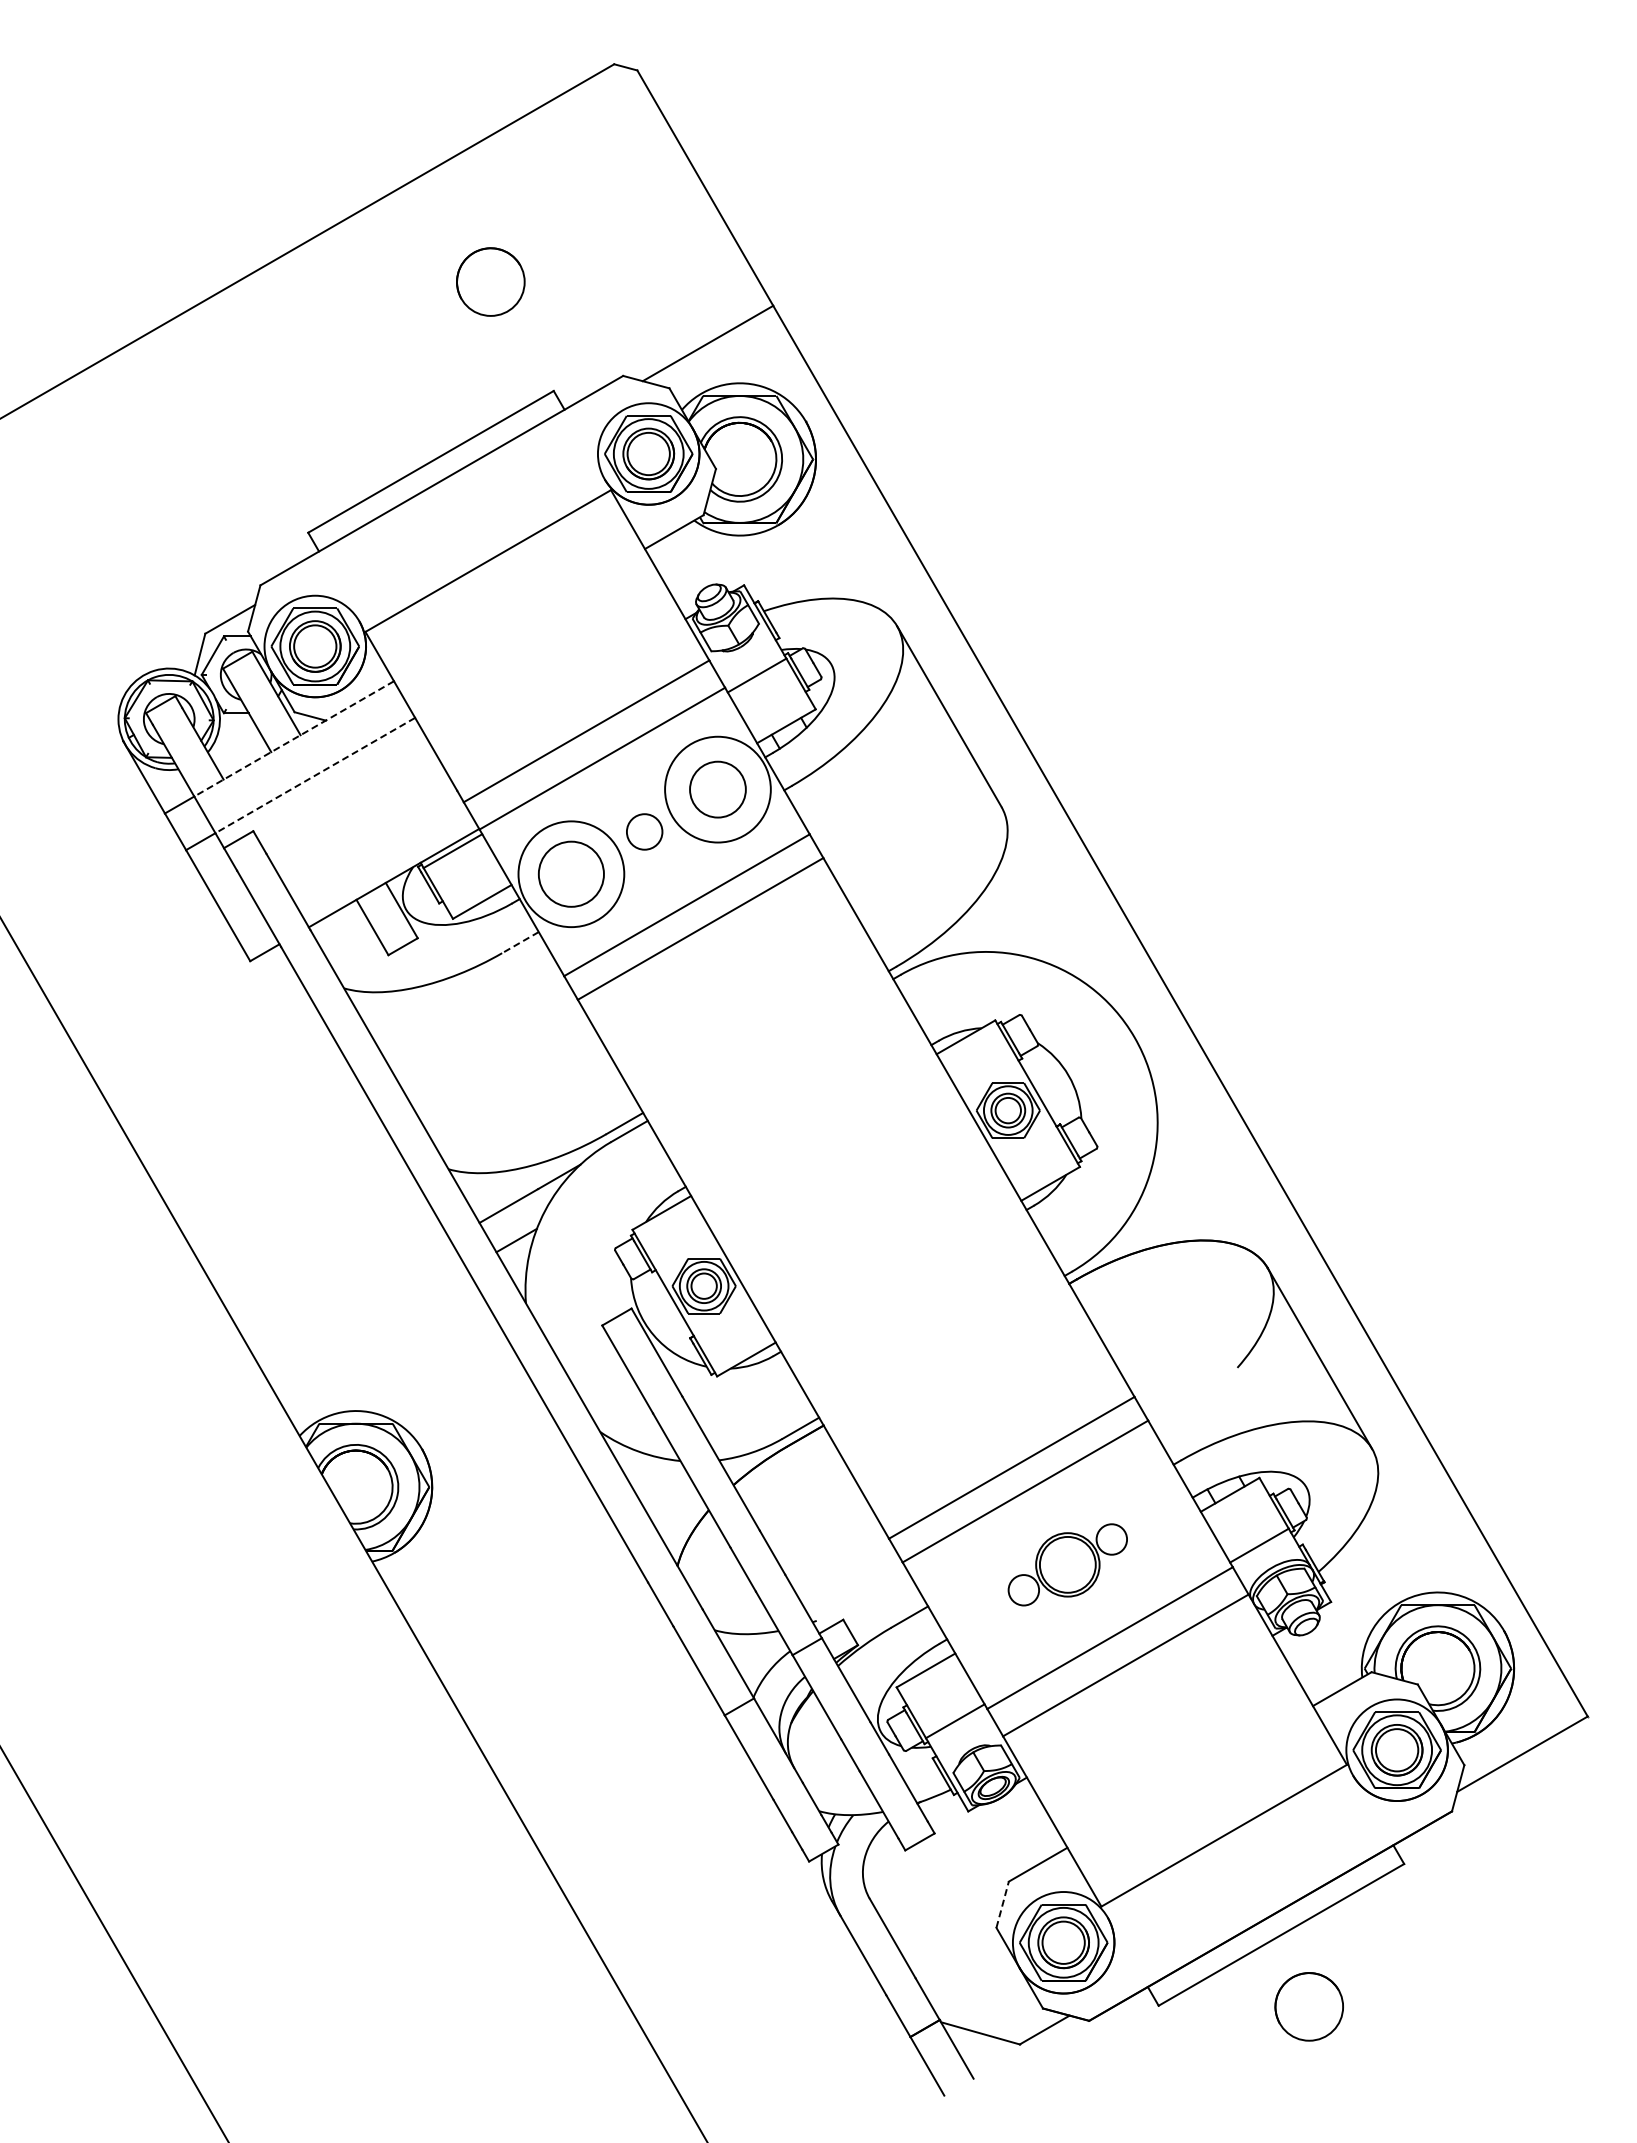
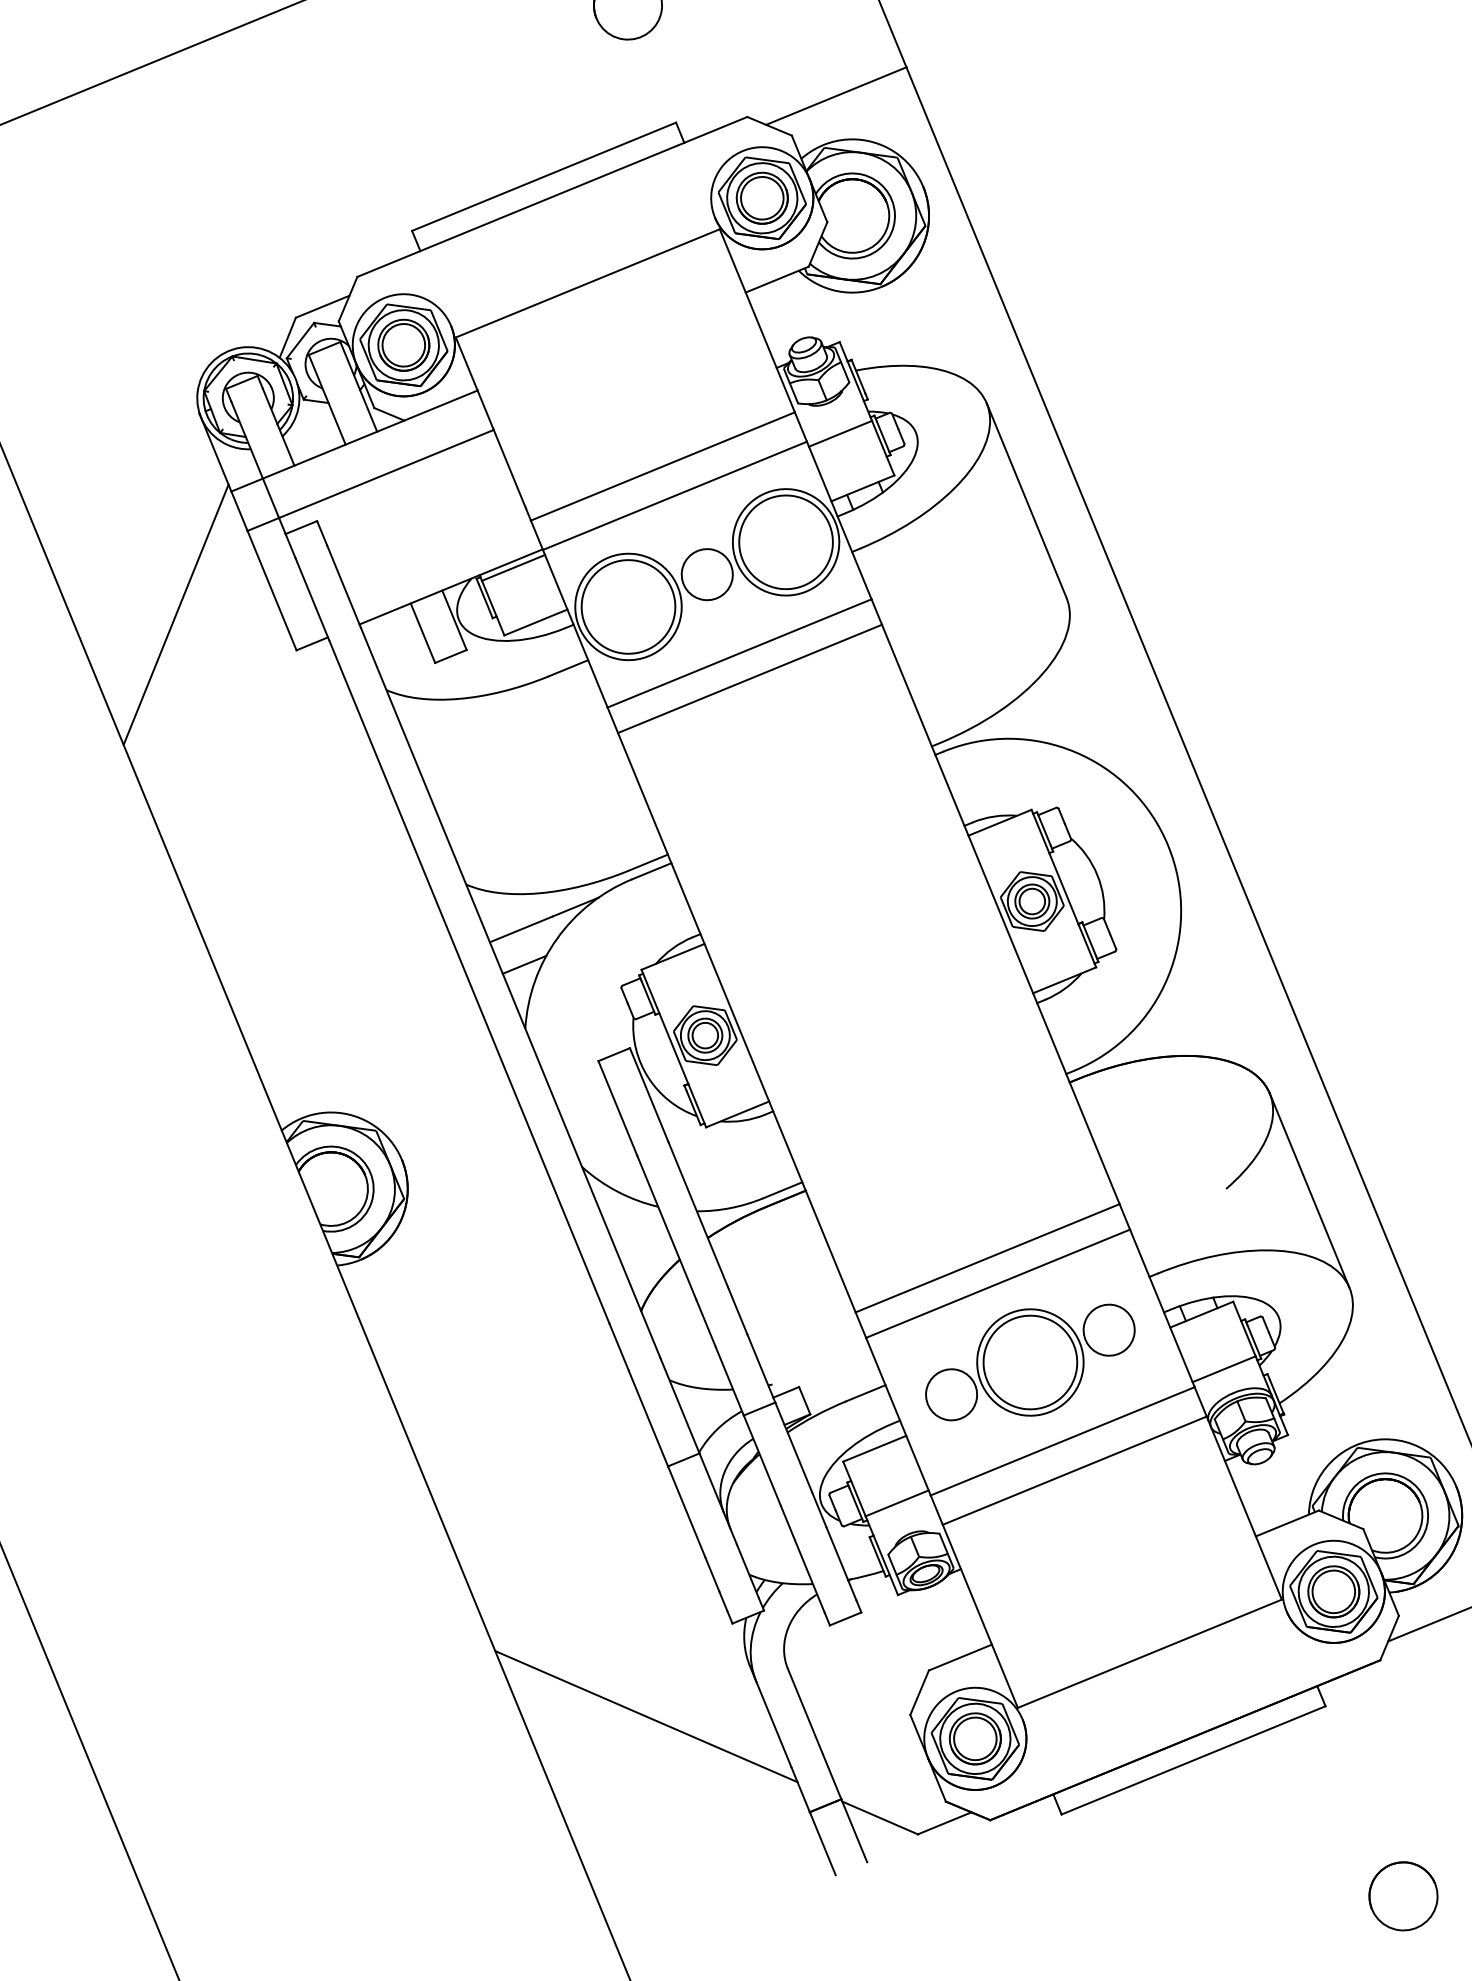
line: (293, 739) -> (369, 435), dashed -> solid
line: (314, 775) -> (385, 473), dashed -> solid
circle: (717, 789) -> (785, 542), size x1.67
circle: (644, 831) -> (707, 574), size x1.43
circle: (570, 873) -> (627, 606), size x1.43
line: (126, 942) -> (175, 615), added
line: (520, 942) -> (568, 668), dashed -> solid
part: (1067, 1564) -> (1030, 1362), size x1.67
line: (1002, 1904) -> (919, 1692), dashed -> solid
line: (736, 1964) -> (646, 1716), added
circle: (1308, 2006) -> (1402, 1895), moved

